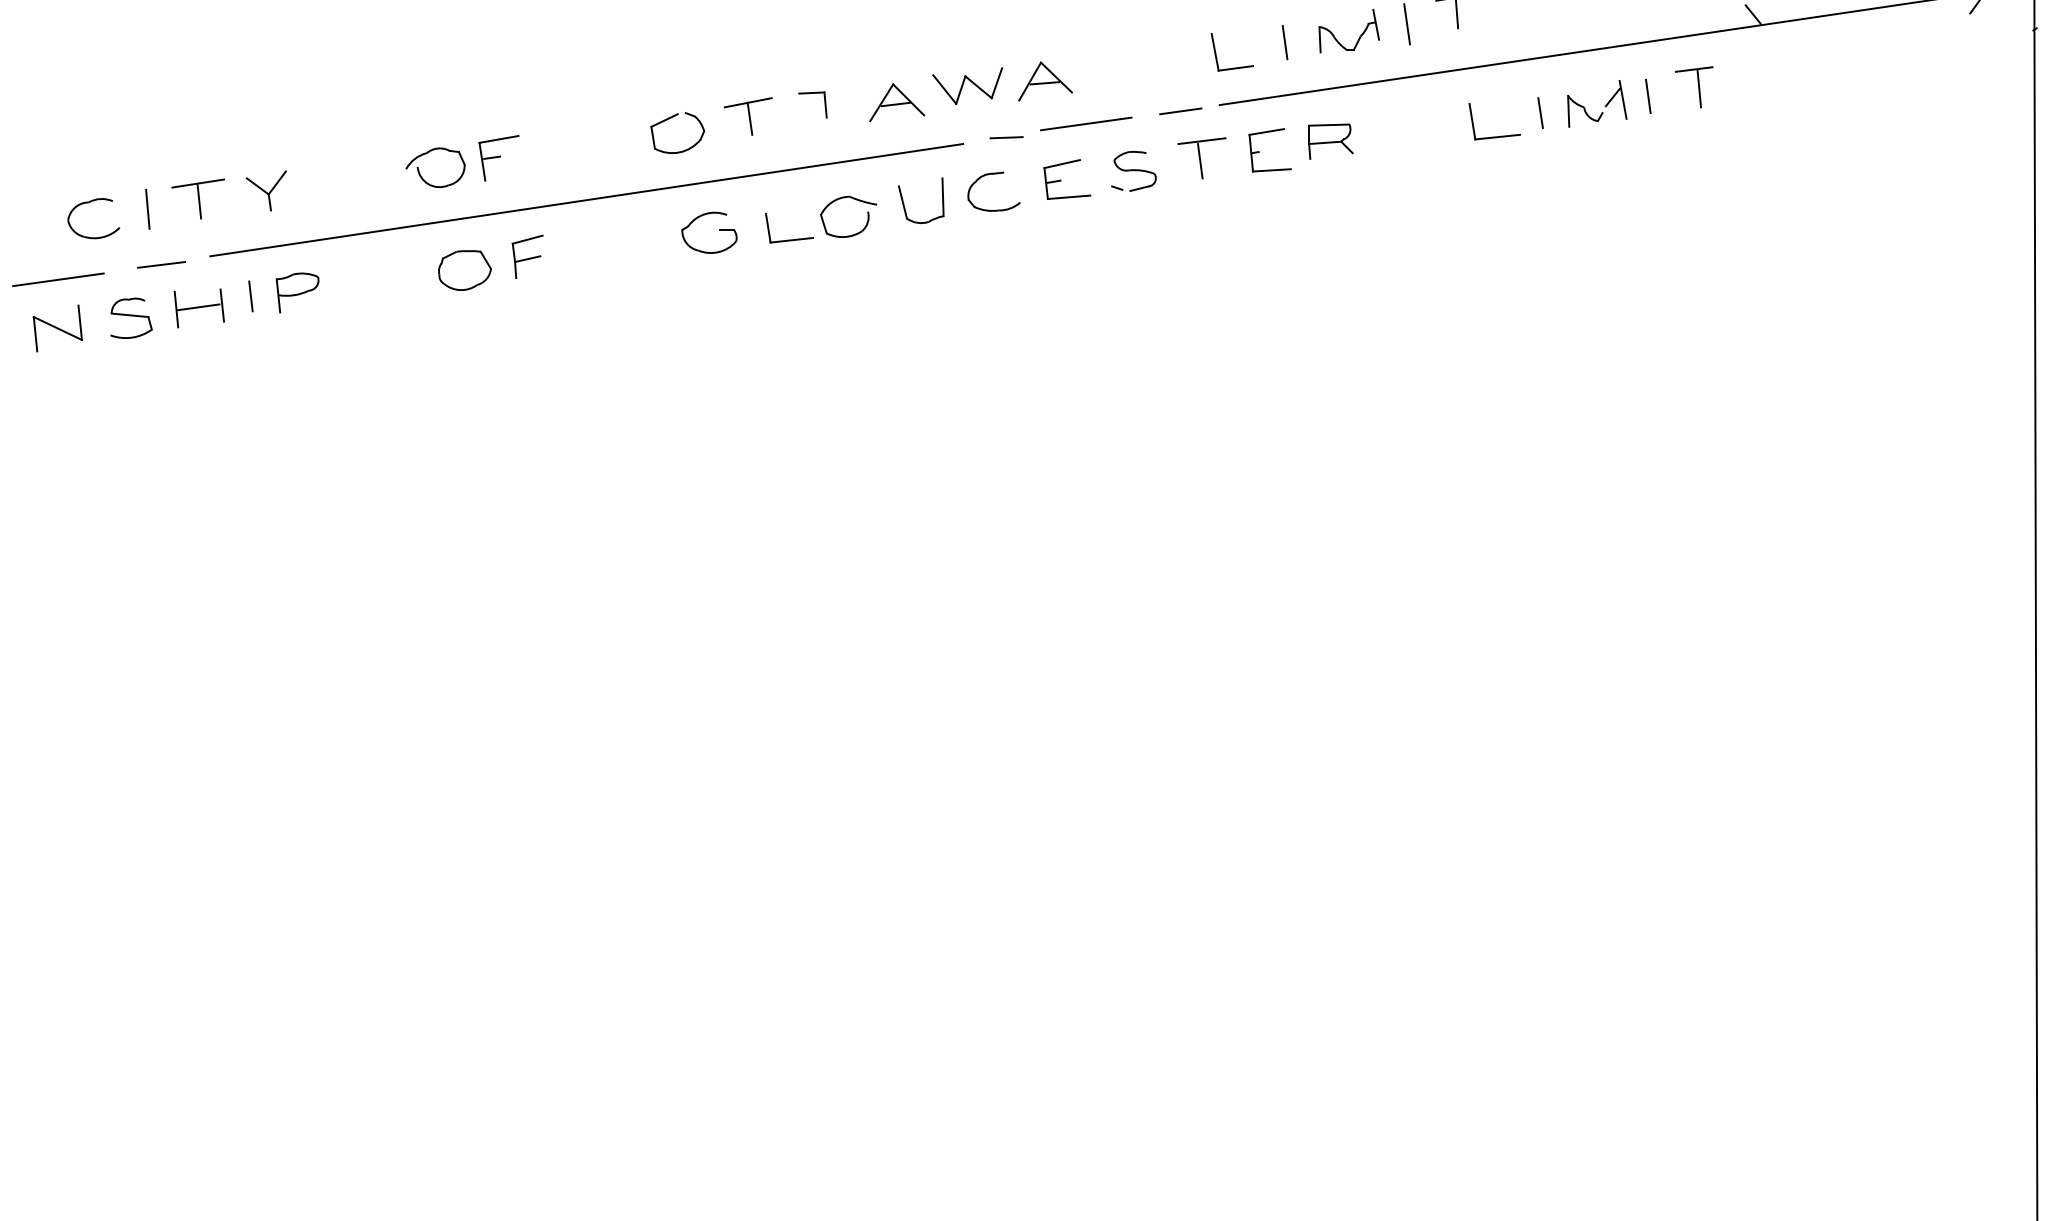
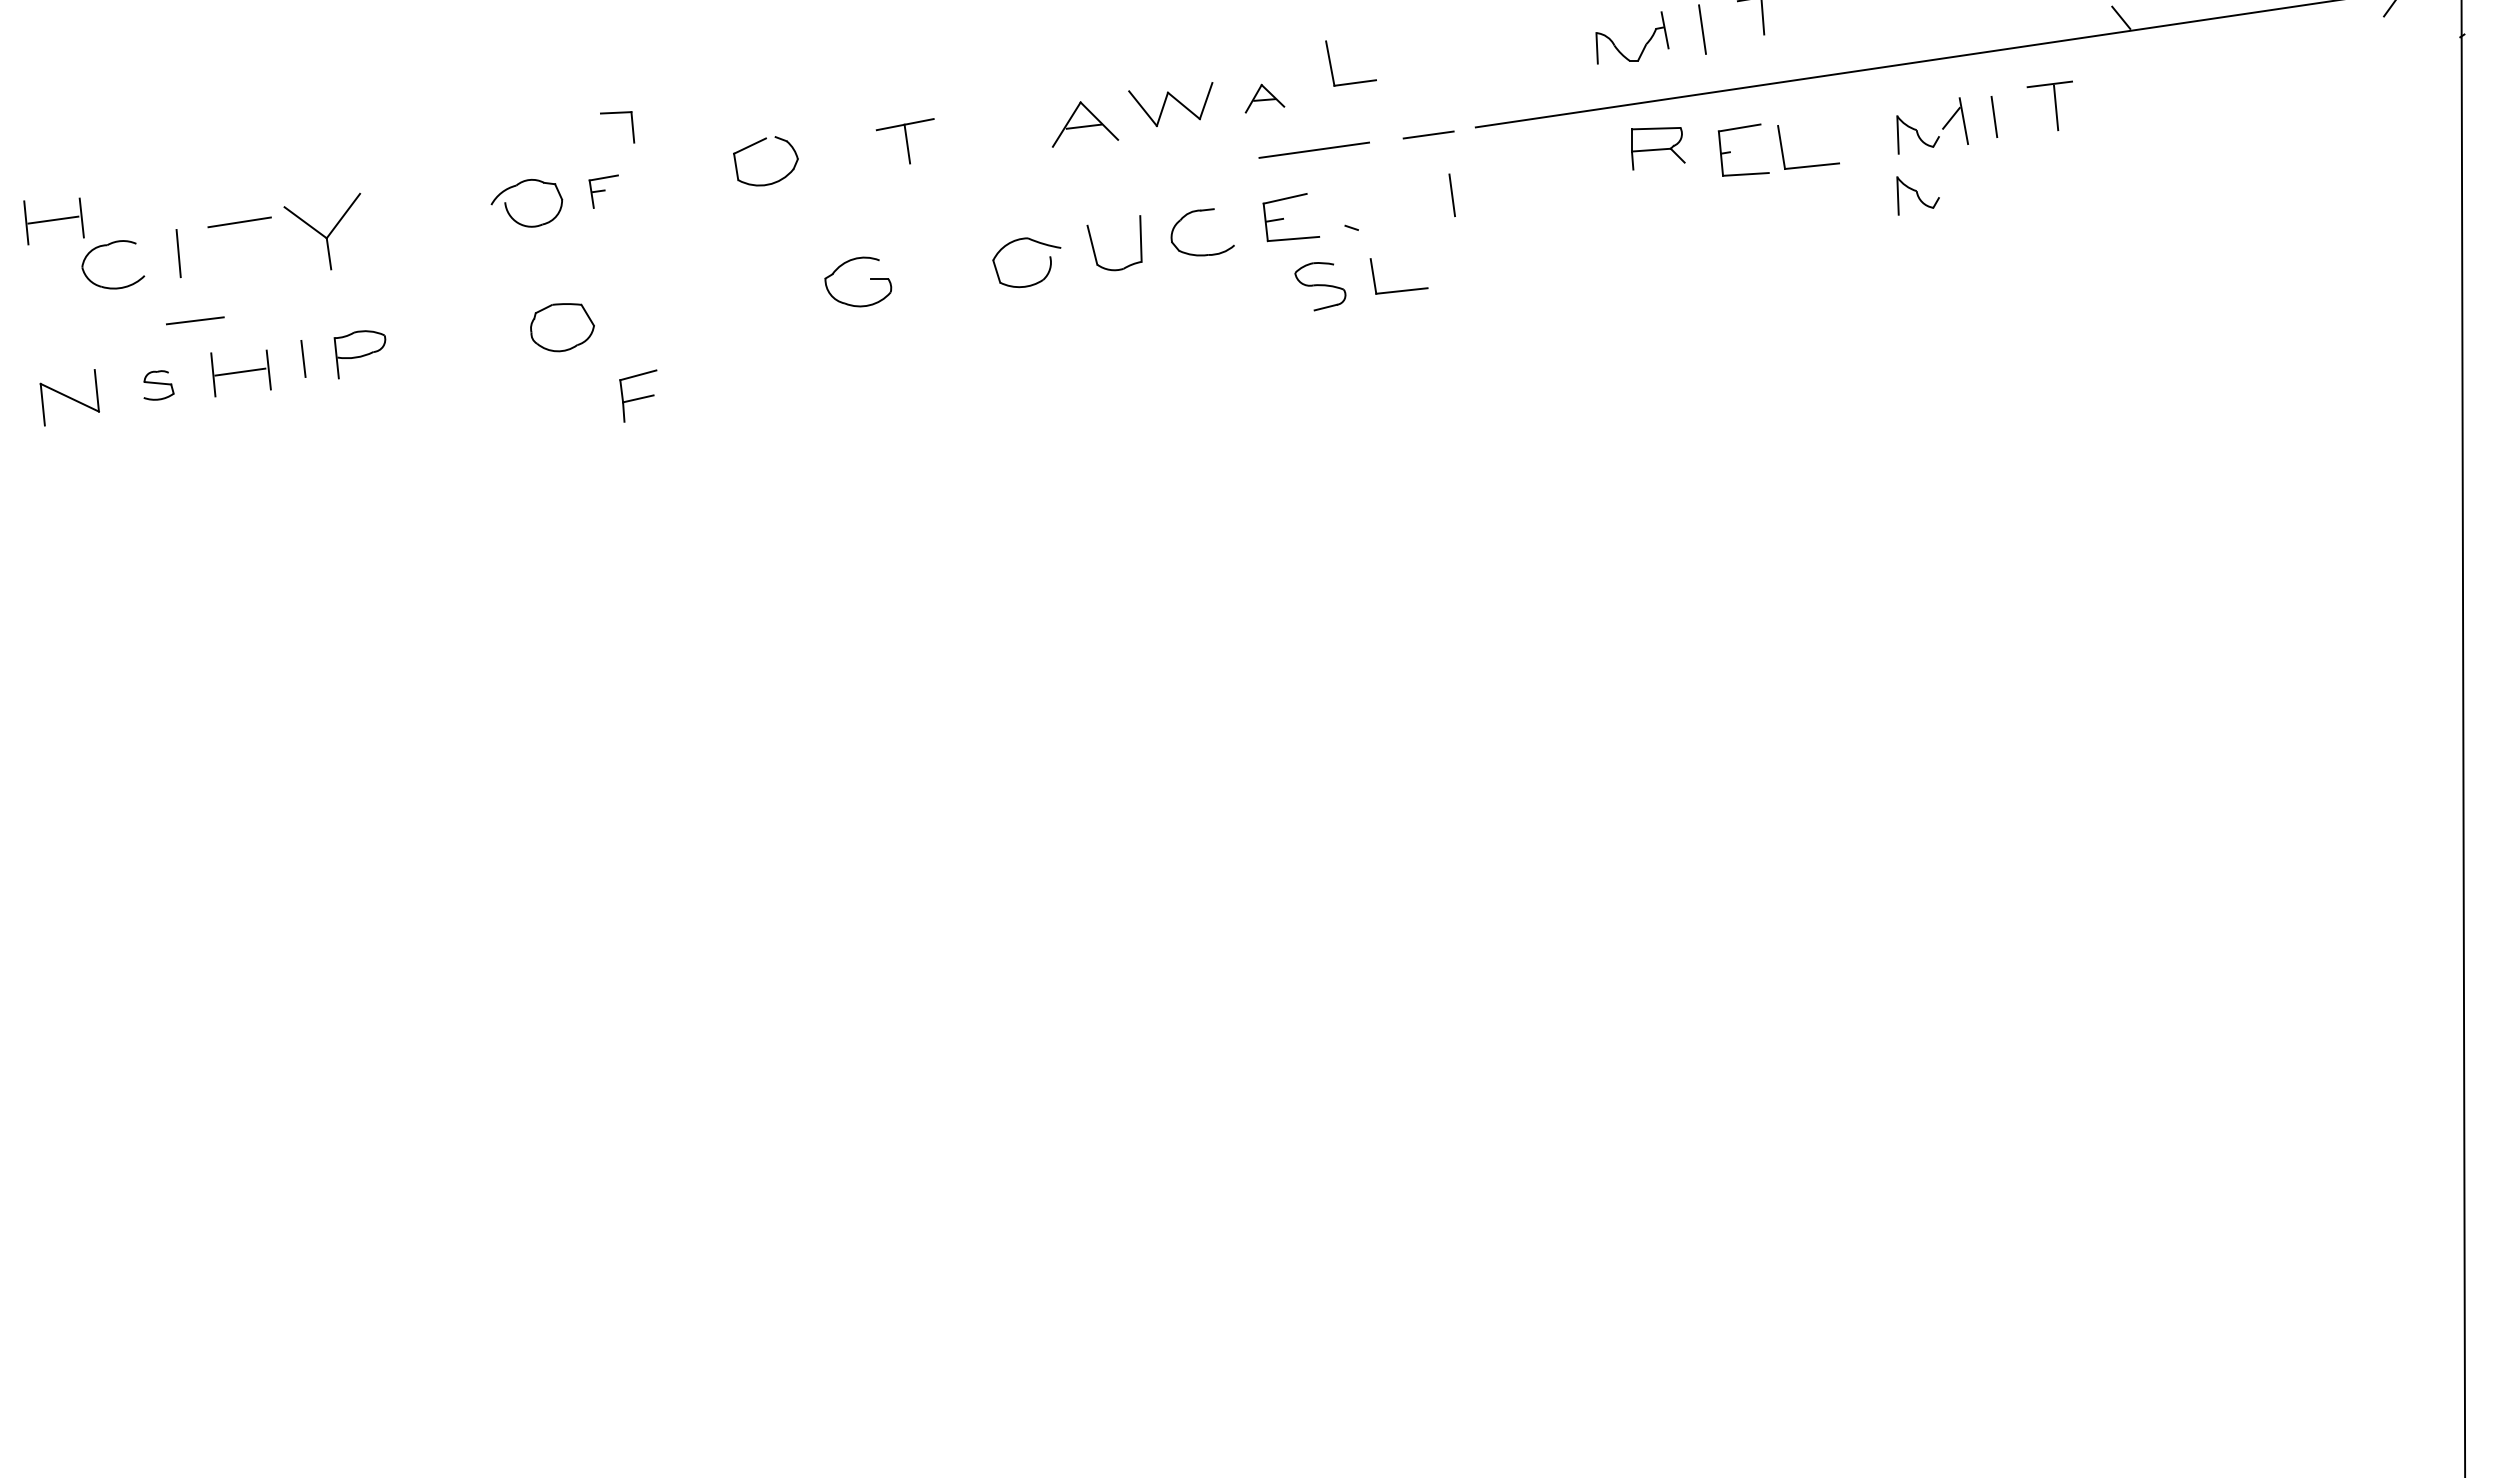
line: (1284, 42) -> (1554, 51), removed
part: (1217, 56) -> (1332, 68), moved
part: (1045, 81) -> (1264, 98), size x0.6
part: (812, 93) -> (617, 113), moved
line: (1540, 113) -> (1863, 137), removed
part: (671, 118) -> (758, 143), moved
line: (1006, 137) -> (1217, 166), removed
line: (1201, 140) -> (1453, 170), removed
part: (1331, 141) -> (1658, 148), moved
part: (1259, 151) -> (1730, 151), moved
part: (498, 158) -> (603, 191), size x0.6
part: (1584, 161) -> (1917, 195), added
part: (1135, 171) -> (1320, 286), moved
part: (44, 182) -> (53, 221), added
part: (265, 190) -> (321, 230), size x1.6
line: (586, 200) -> (709, 242), removed
line: (199, 201) -> (241, 244), removed
part: (793, 239) -> (1403, 289), moved
part: (527, 256) -> (638, 395), moved
line: (58, 279) -> (70, 338), removed
part: (131, 318) -> (158, 385), size x0.6

